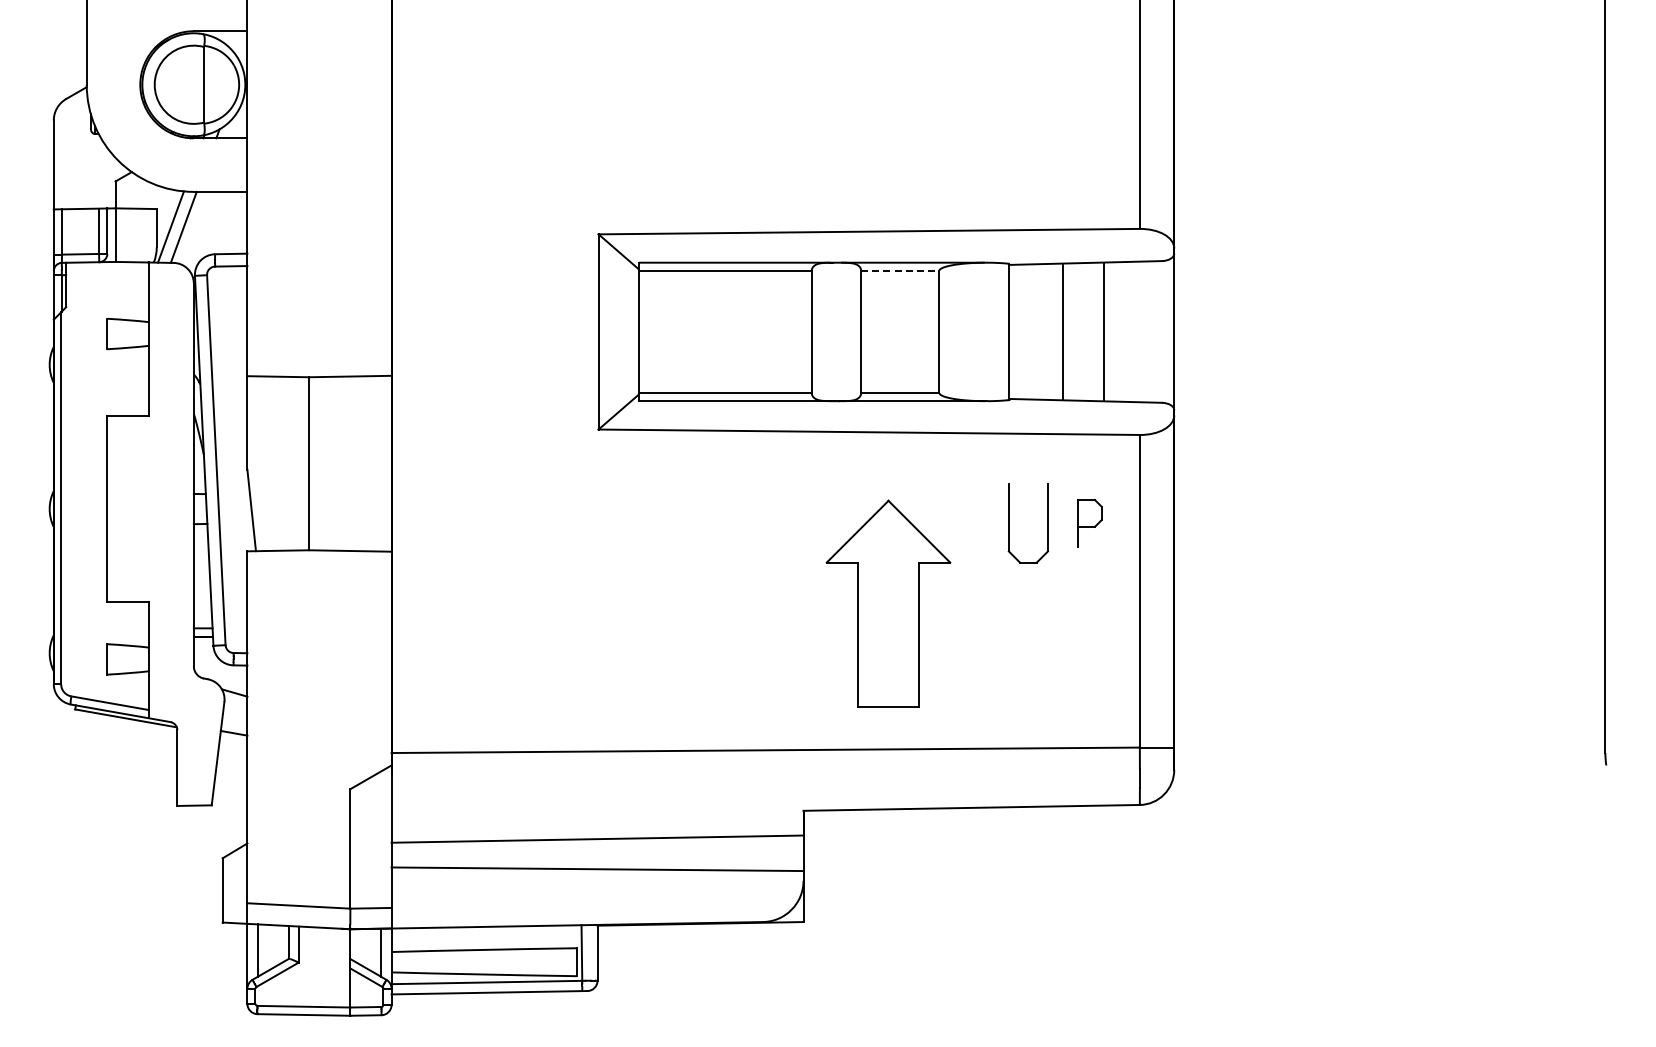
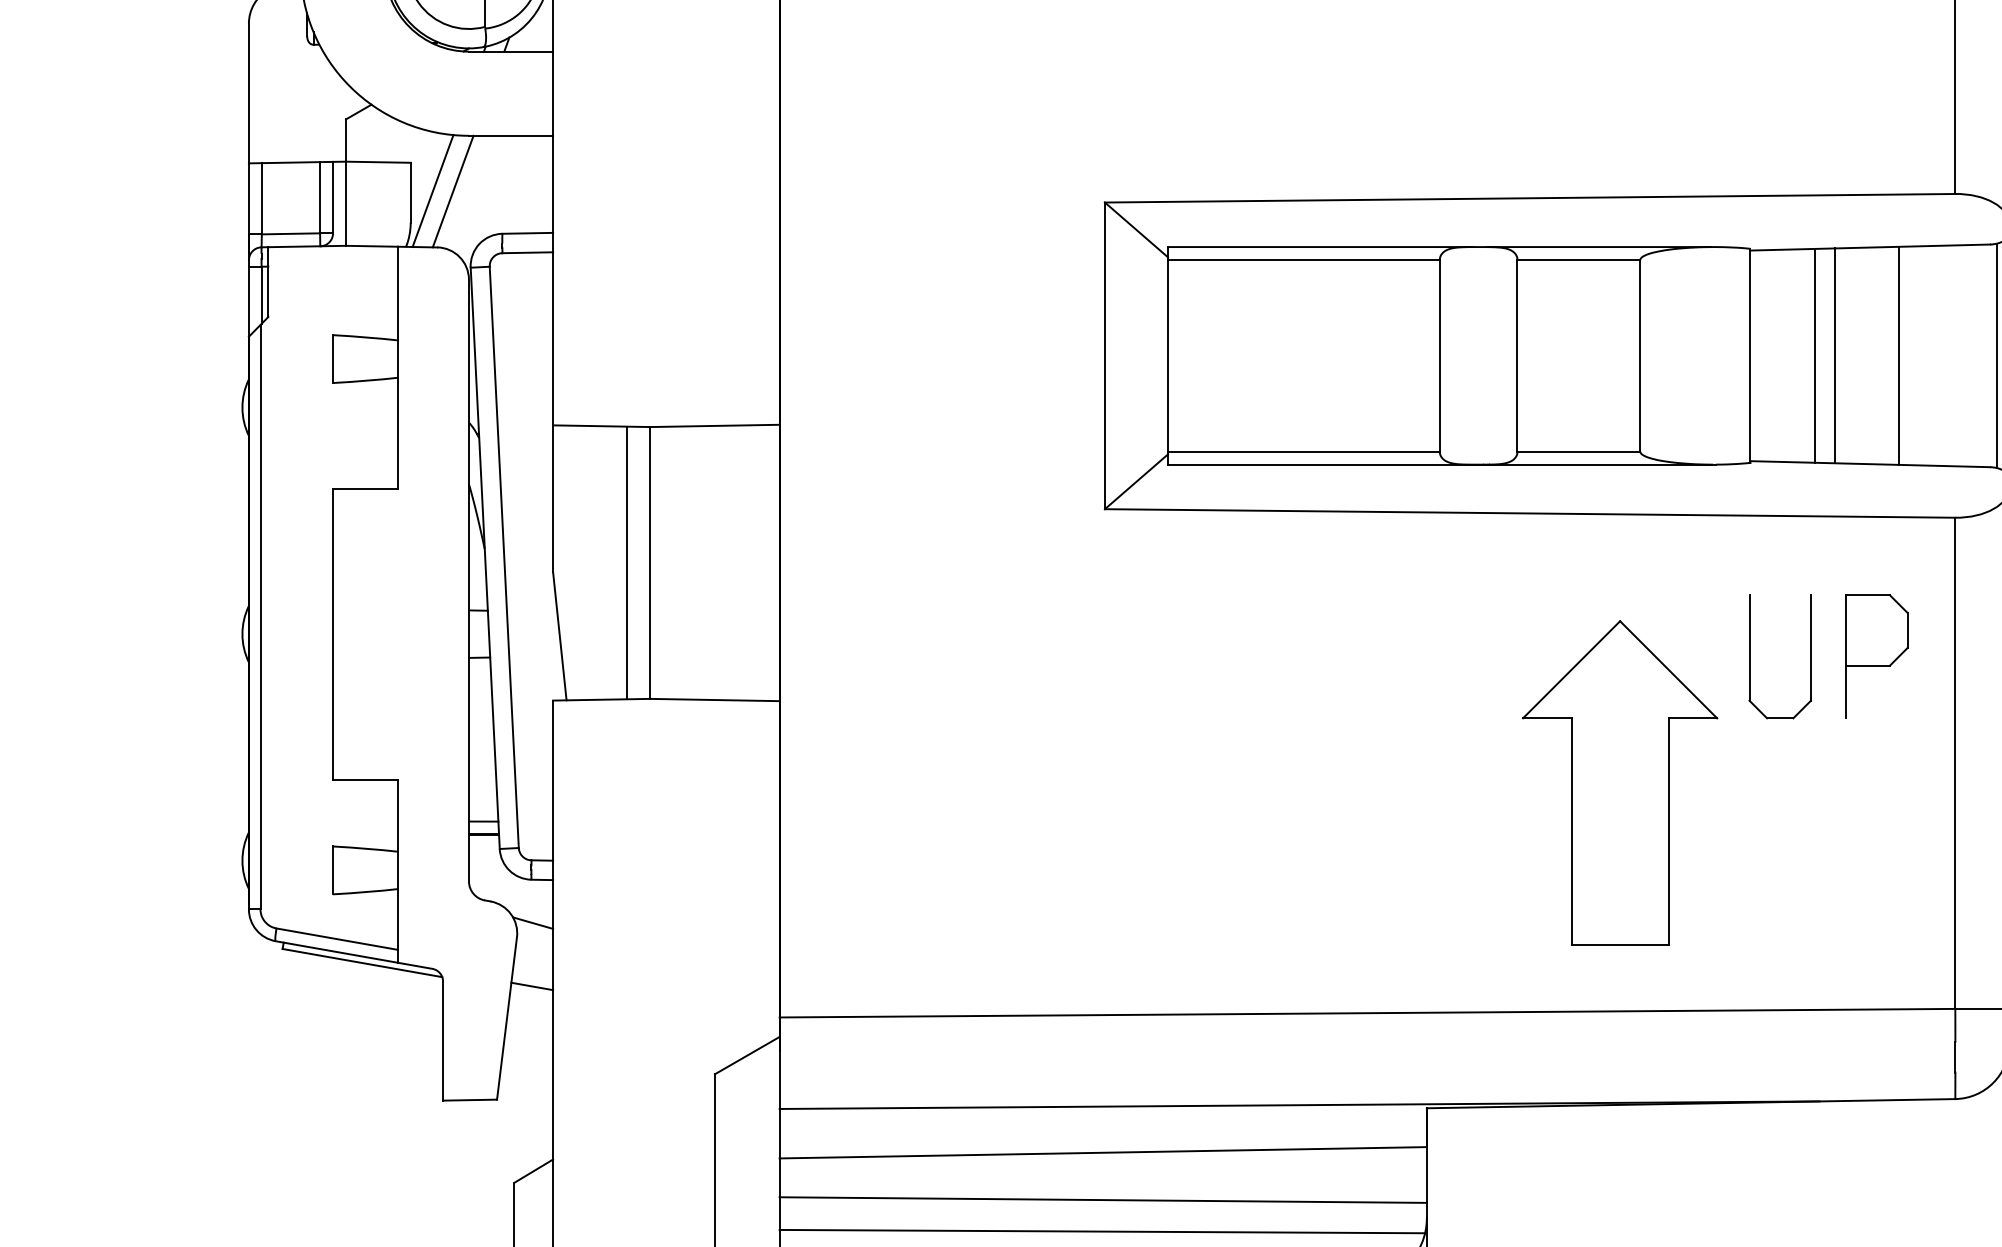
line: (900, 270) -> (1579, 259), dashed -> solid
line: (1050, 331) -> (1814, 355), added
line: (1166, 331) -> (1997, 355), added
line: (294, 463) -> (627, 562), added
part: (1089, 523) -> (1876, 656), size x1.67
part: (888, 603) -> (1620, 782), moved
line: (722, 808) -> (1299, 1104), added
line: (596, 889) -> (1101, 1231), added

